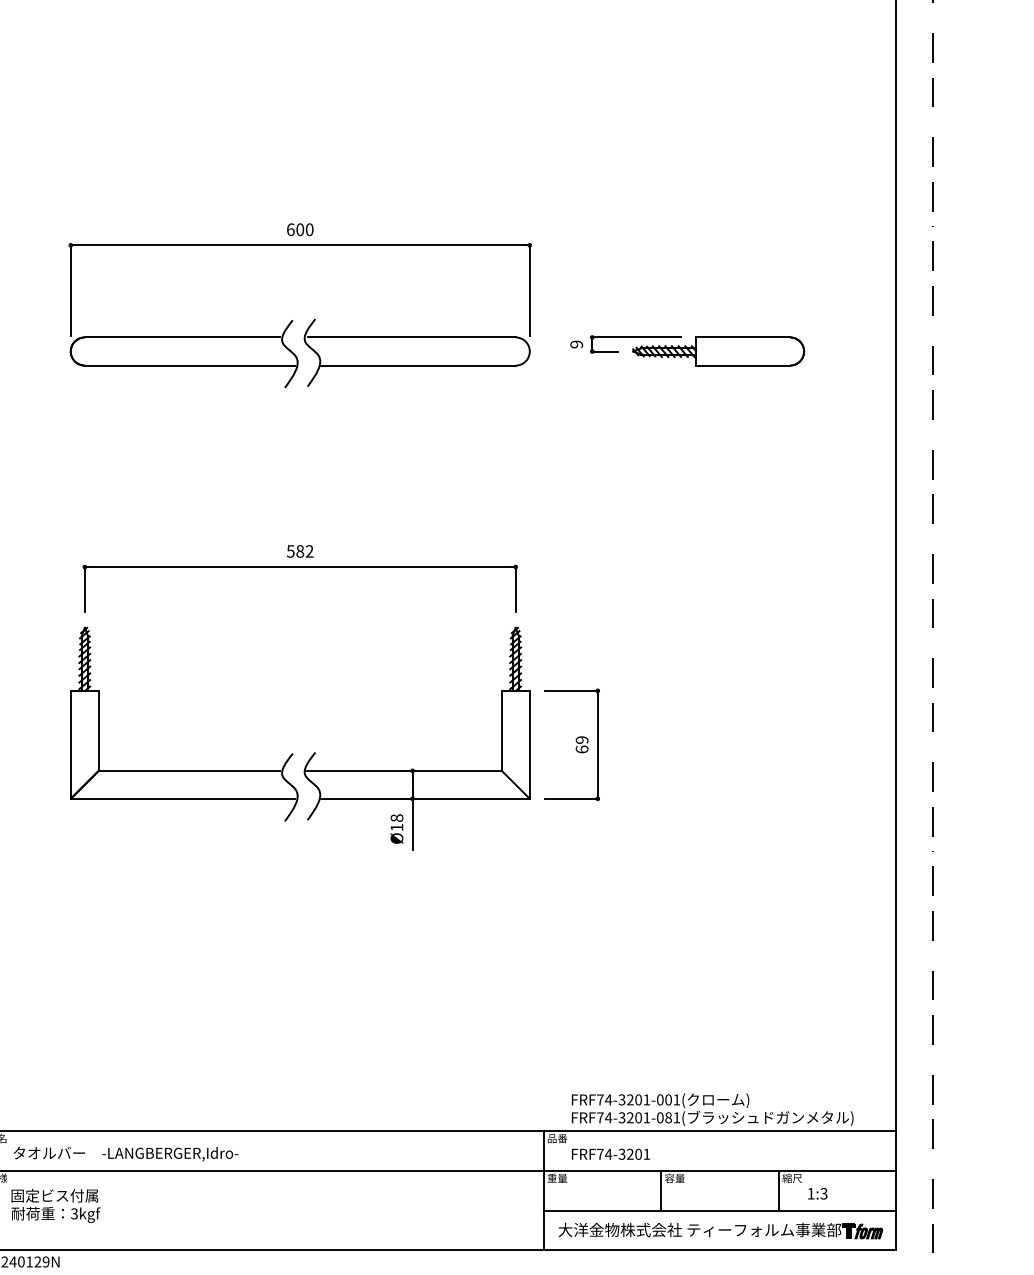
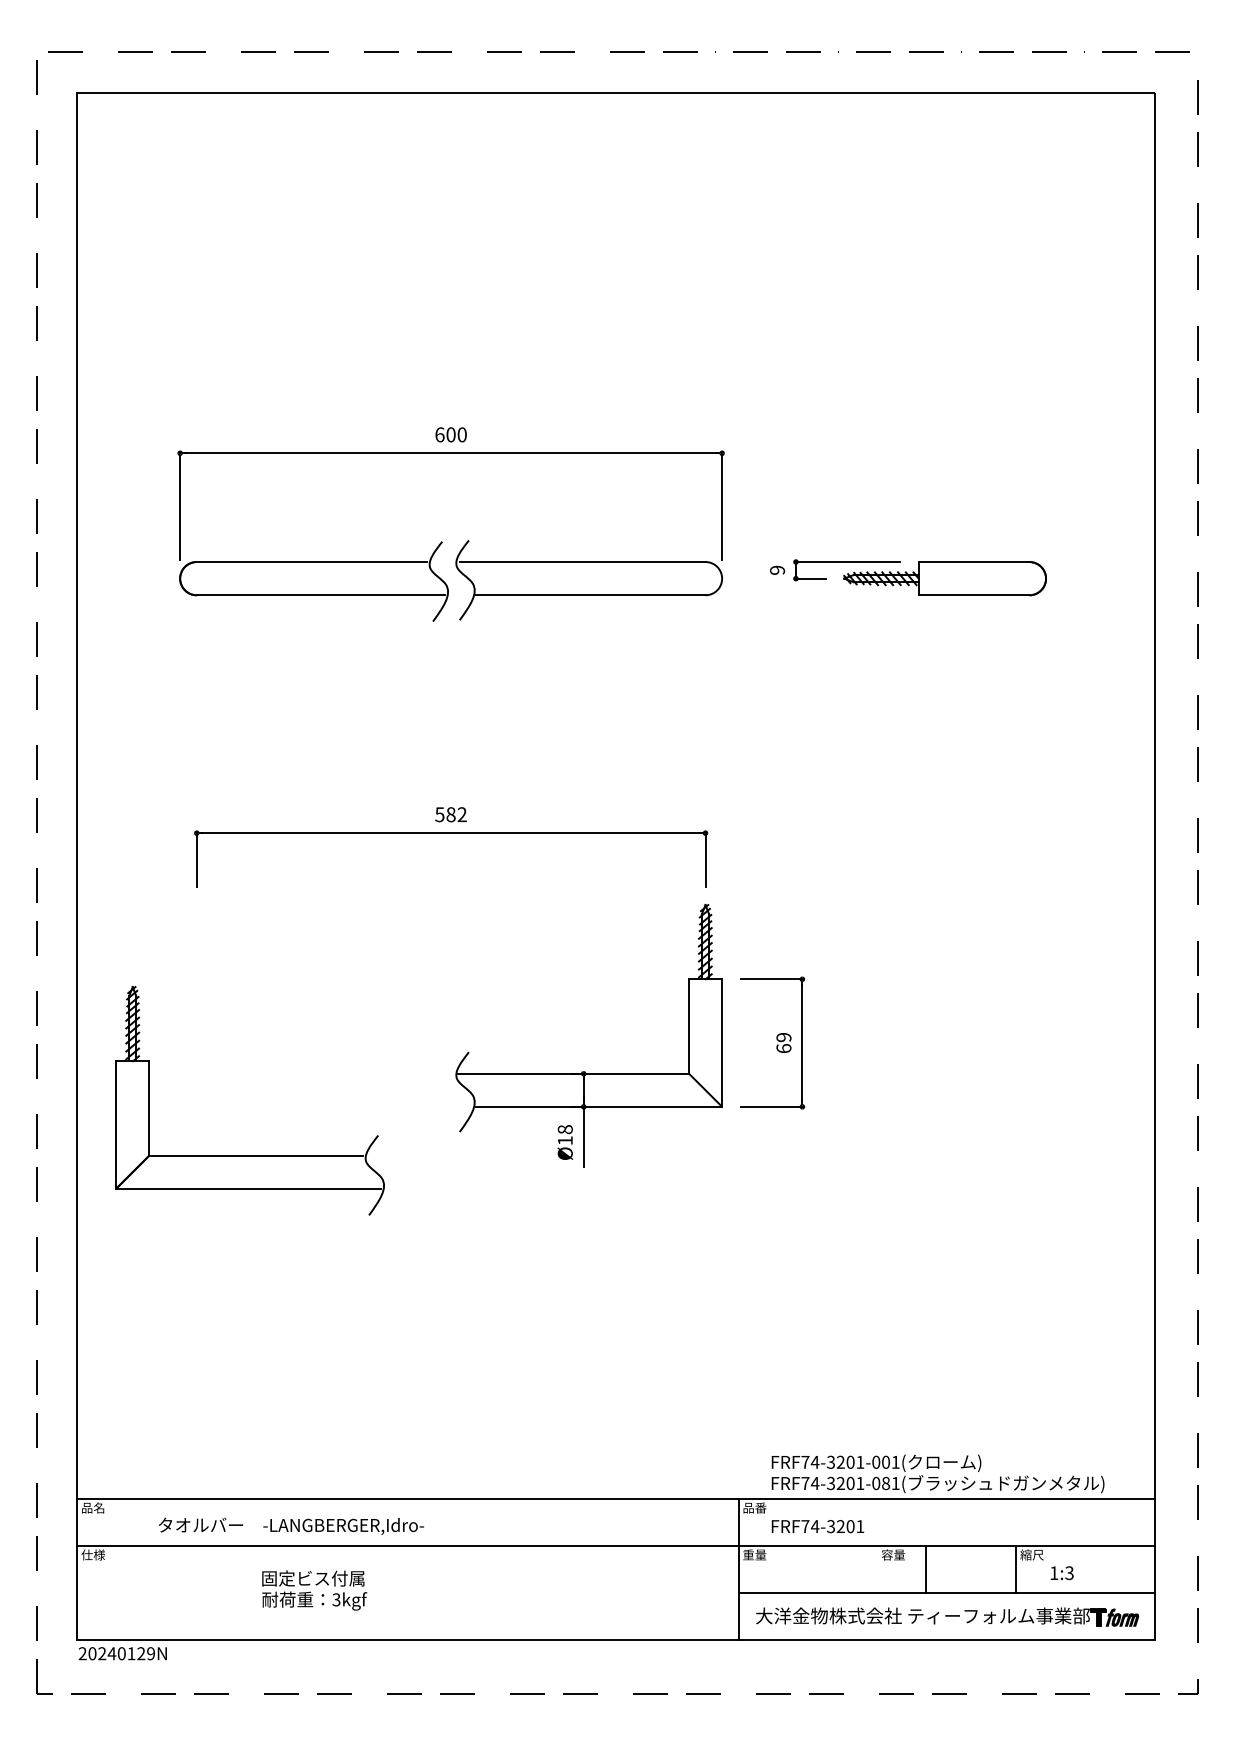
part: (183, 770) -> (249, 1155), moved
text: (126, 1153) -> (291, 1525), moved
line: (661, 1190) -> (926, 1569), moved
text: (55, 1205) -> (314, 1590), moved

